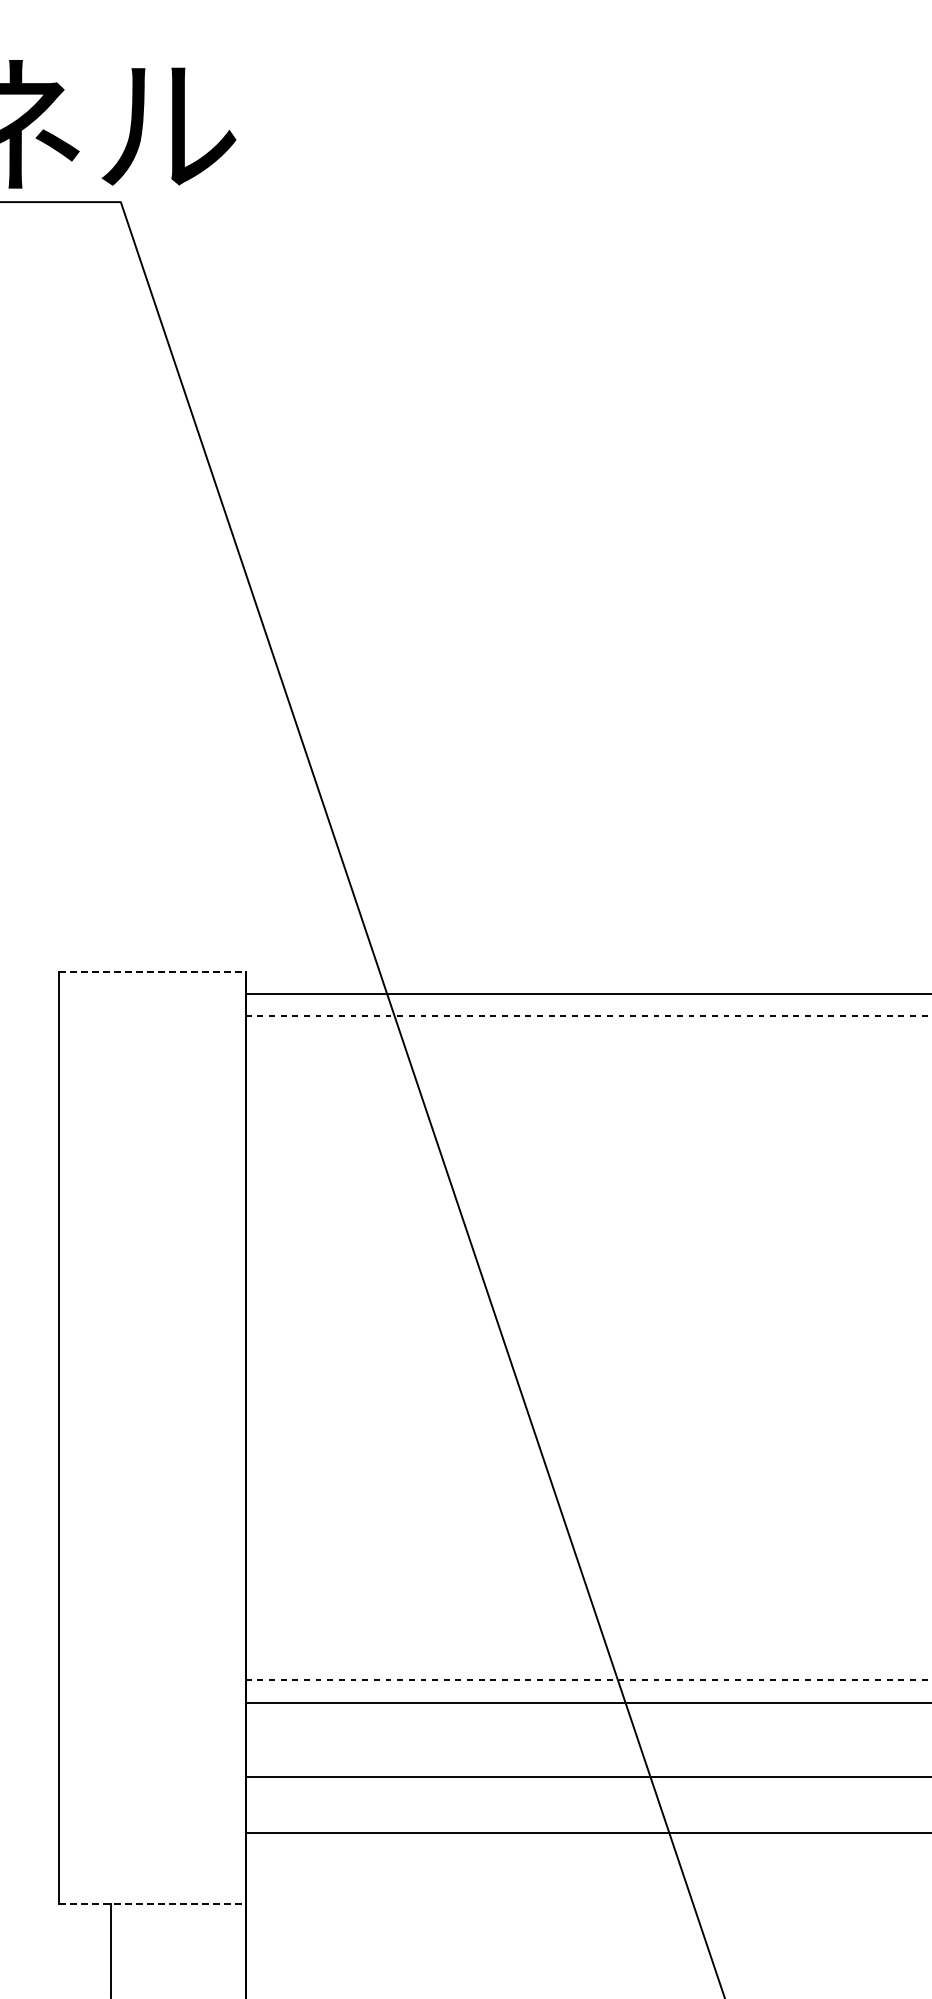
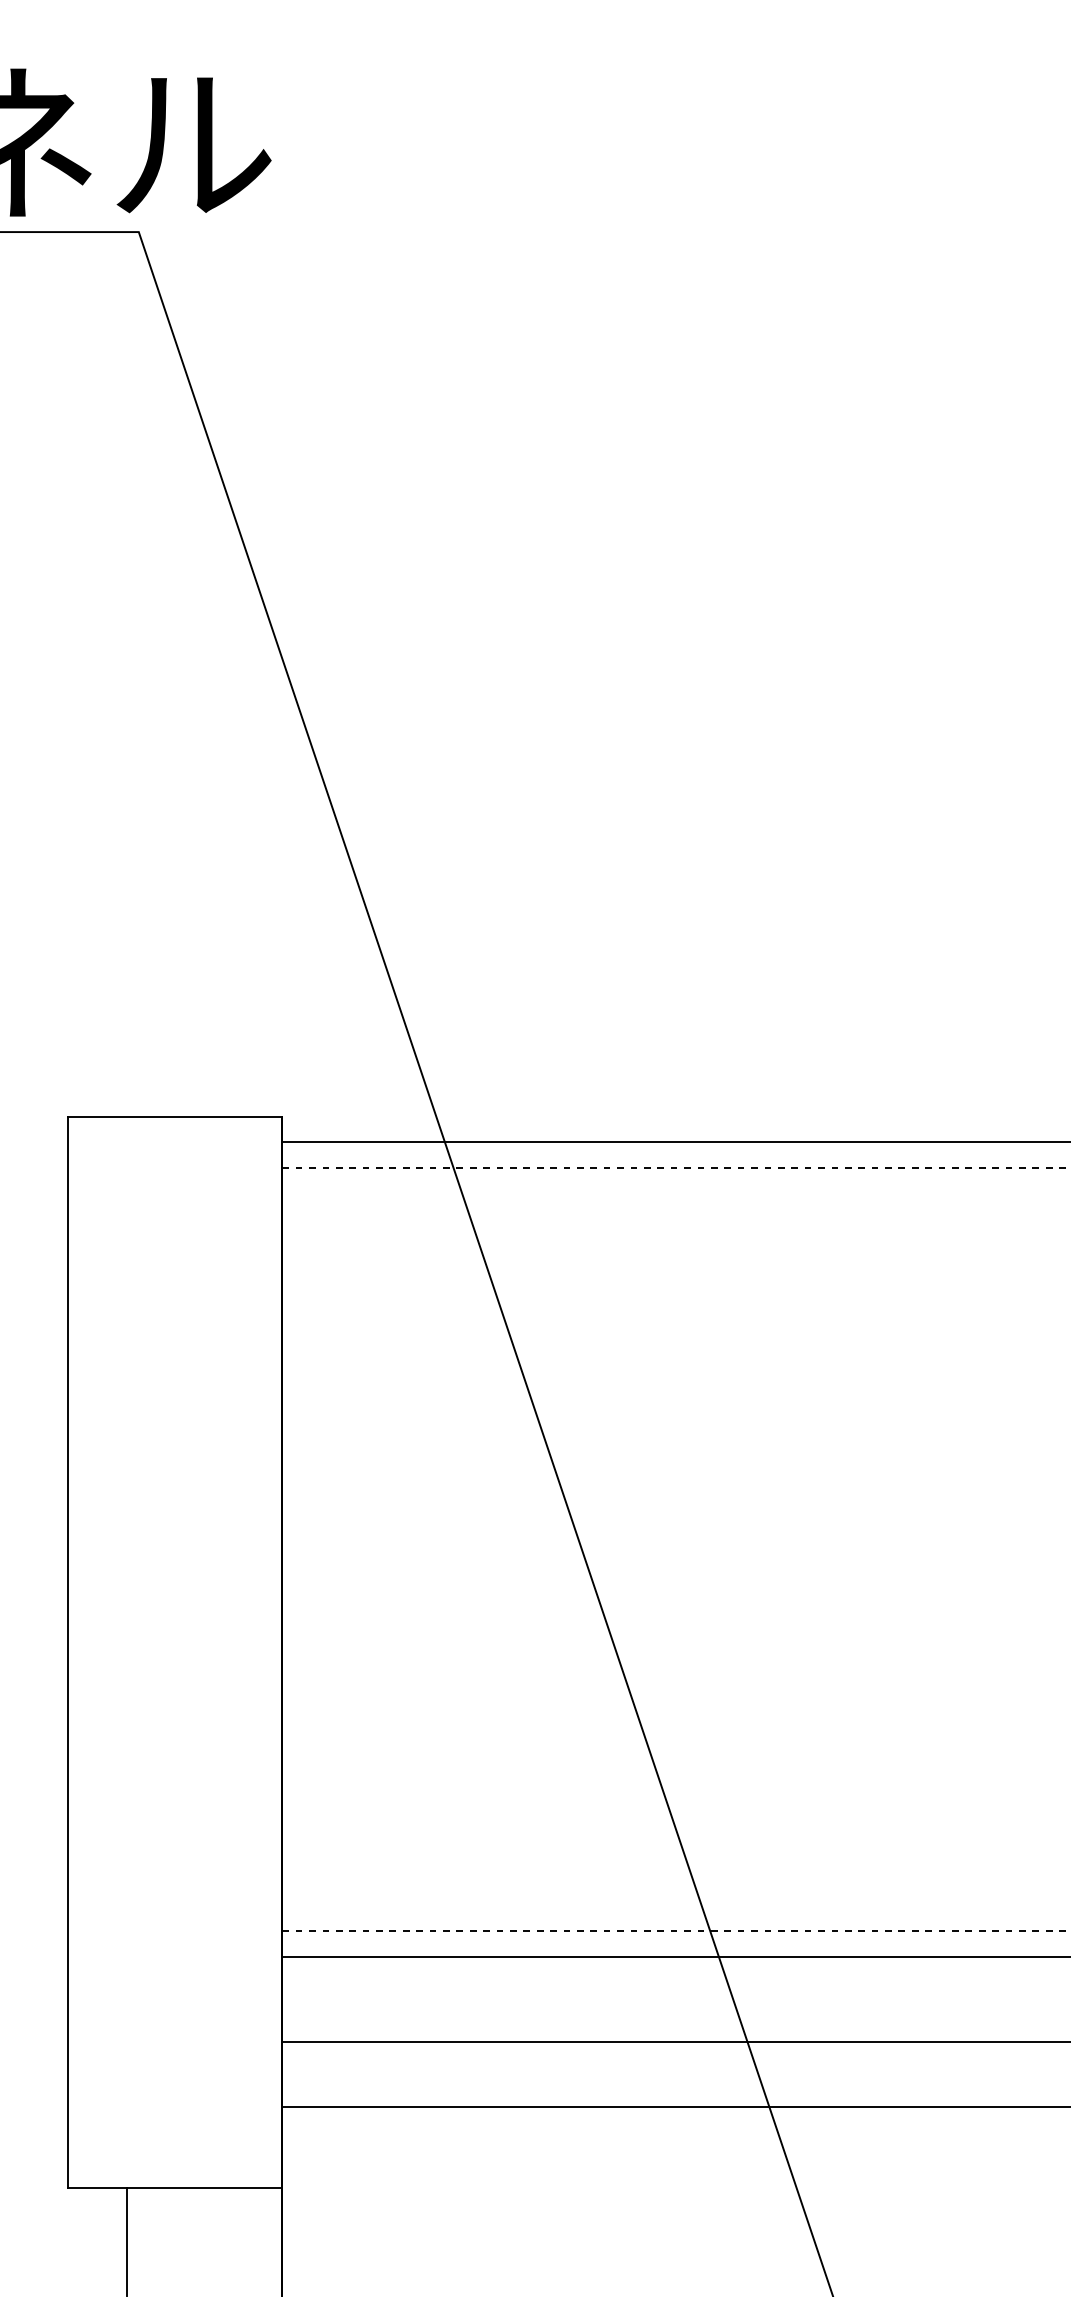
line: (152, 971) -> (175, 1116), dashed -> solid
line: (152, 1904) -> (175, 2188), dashed -> solid

